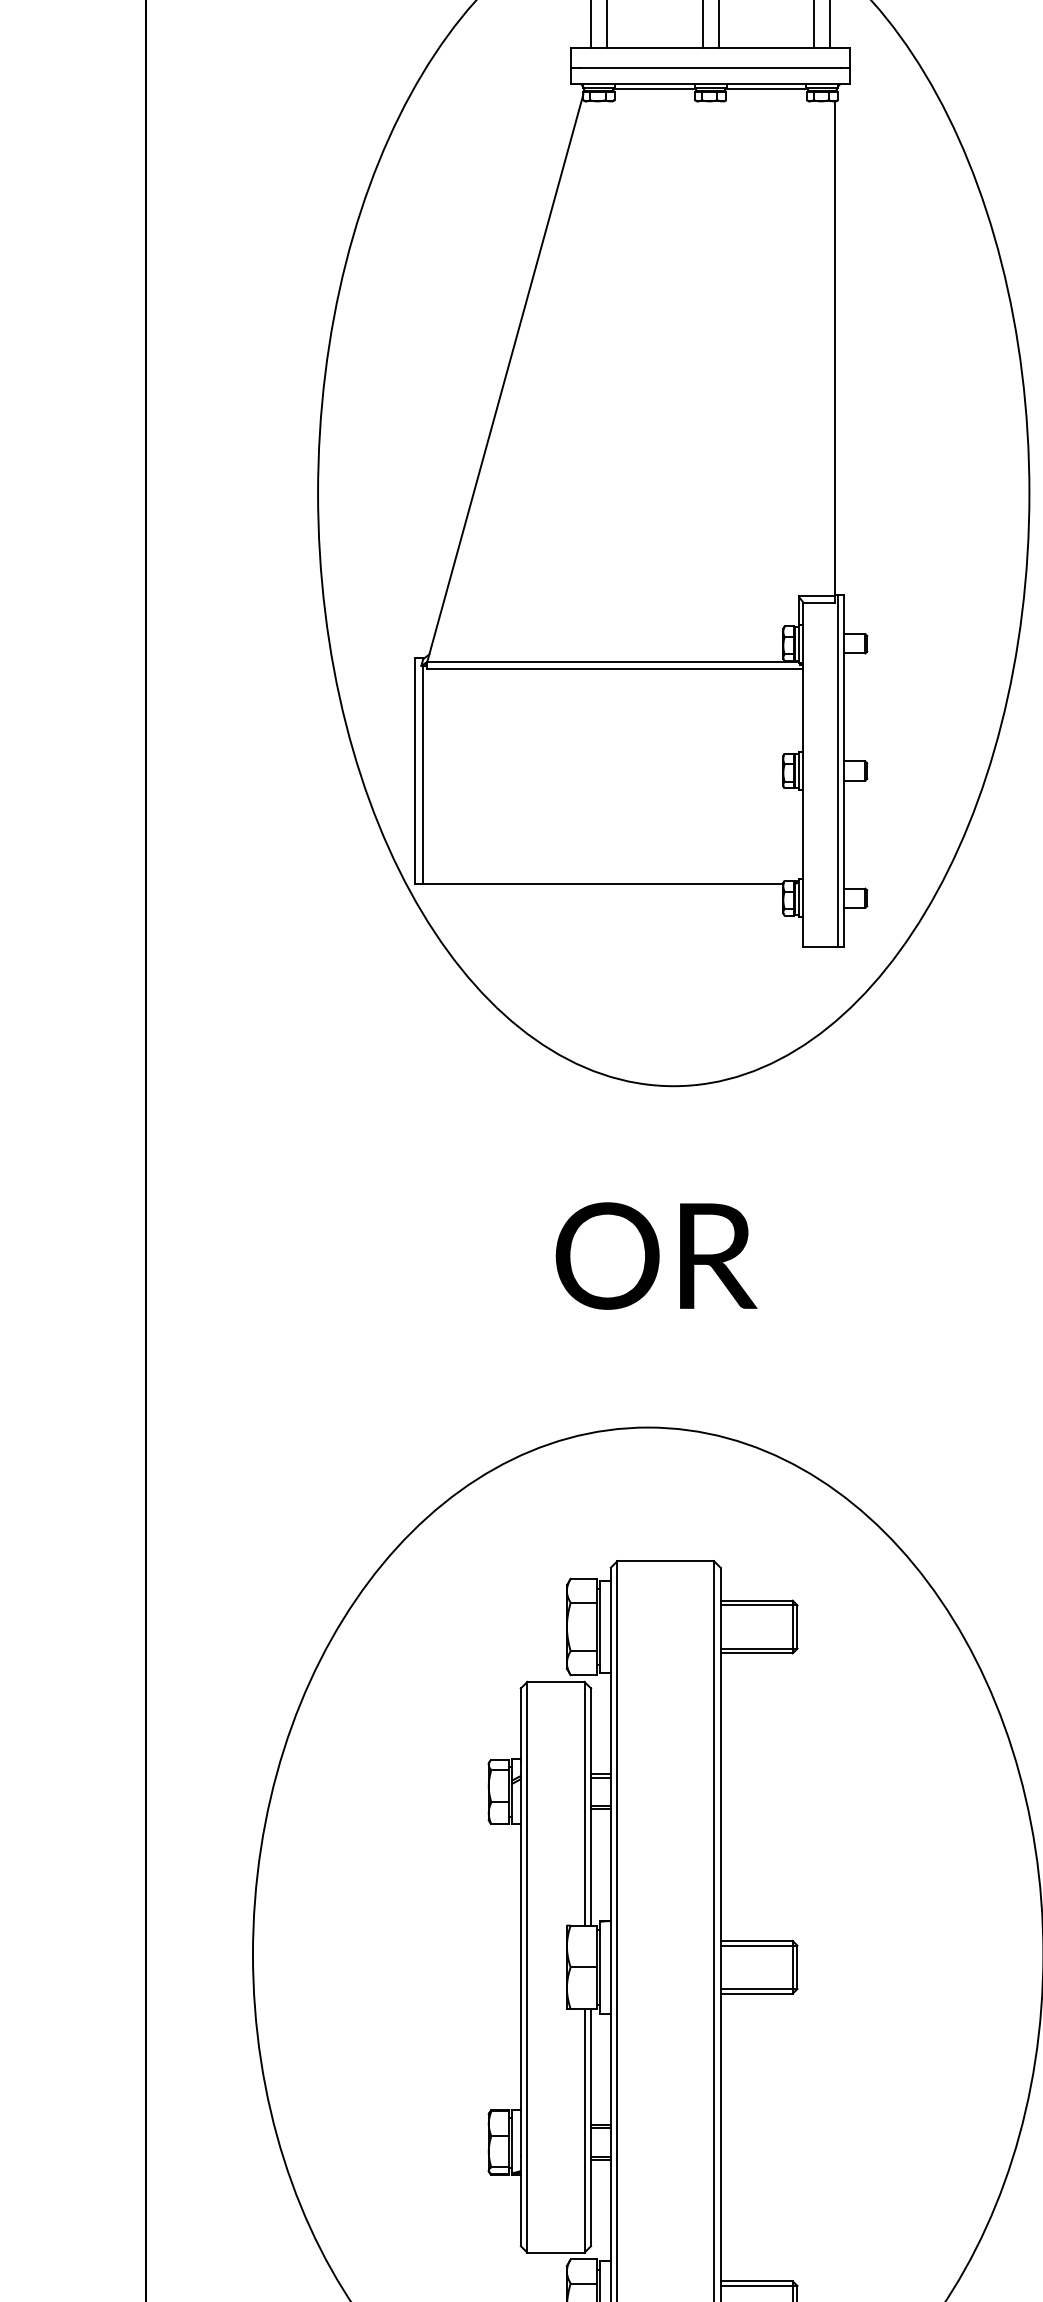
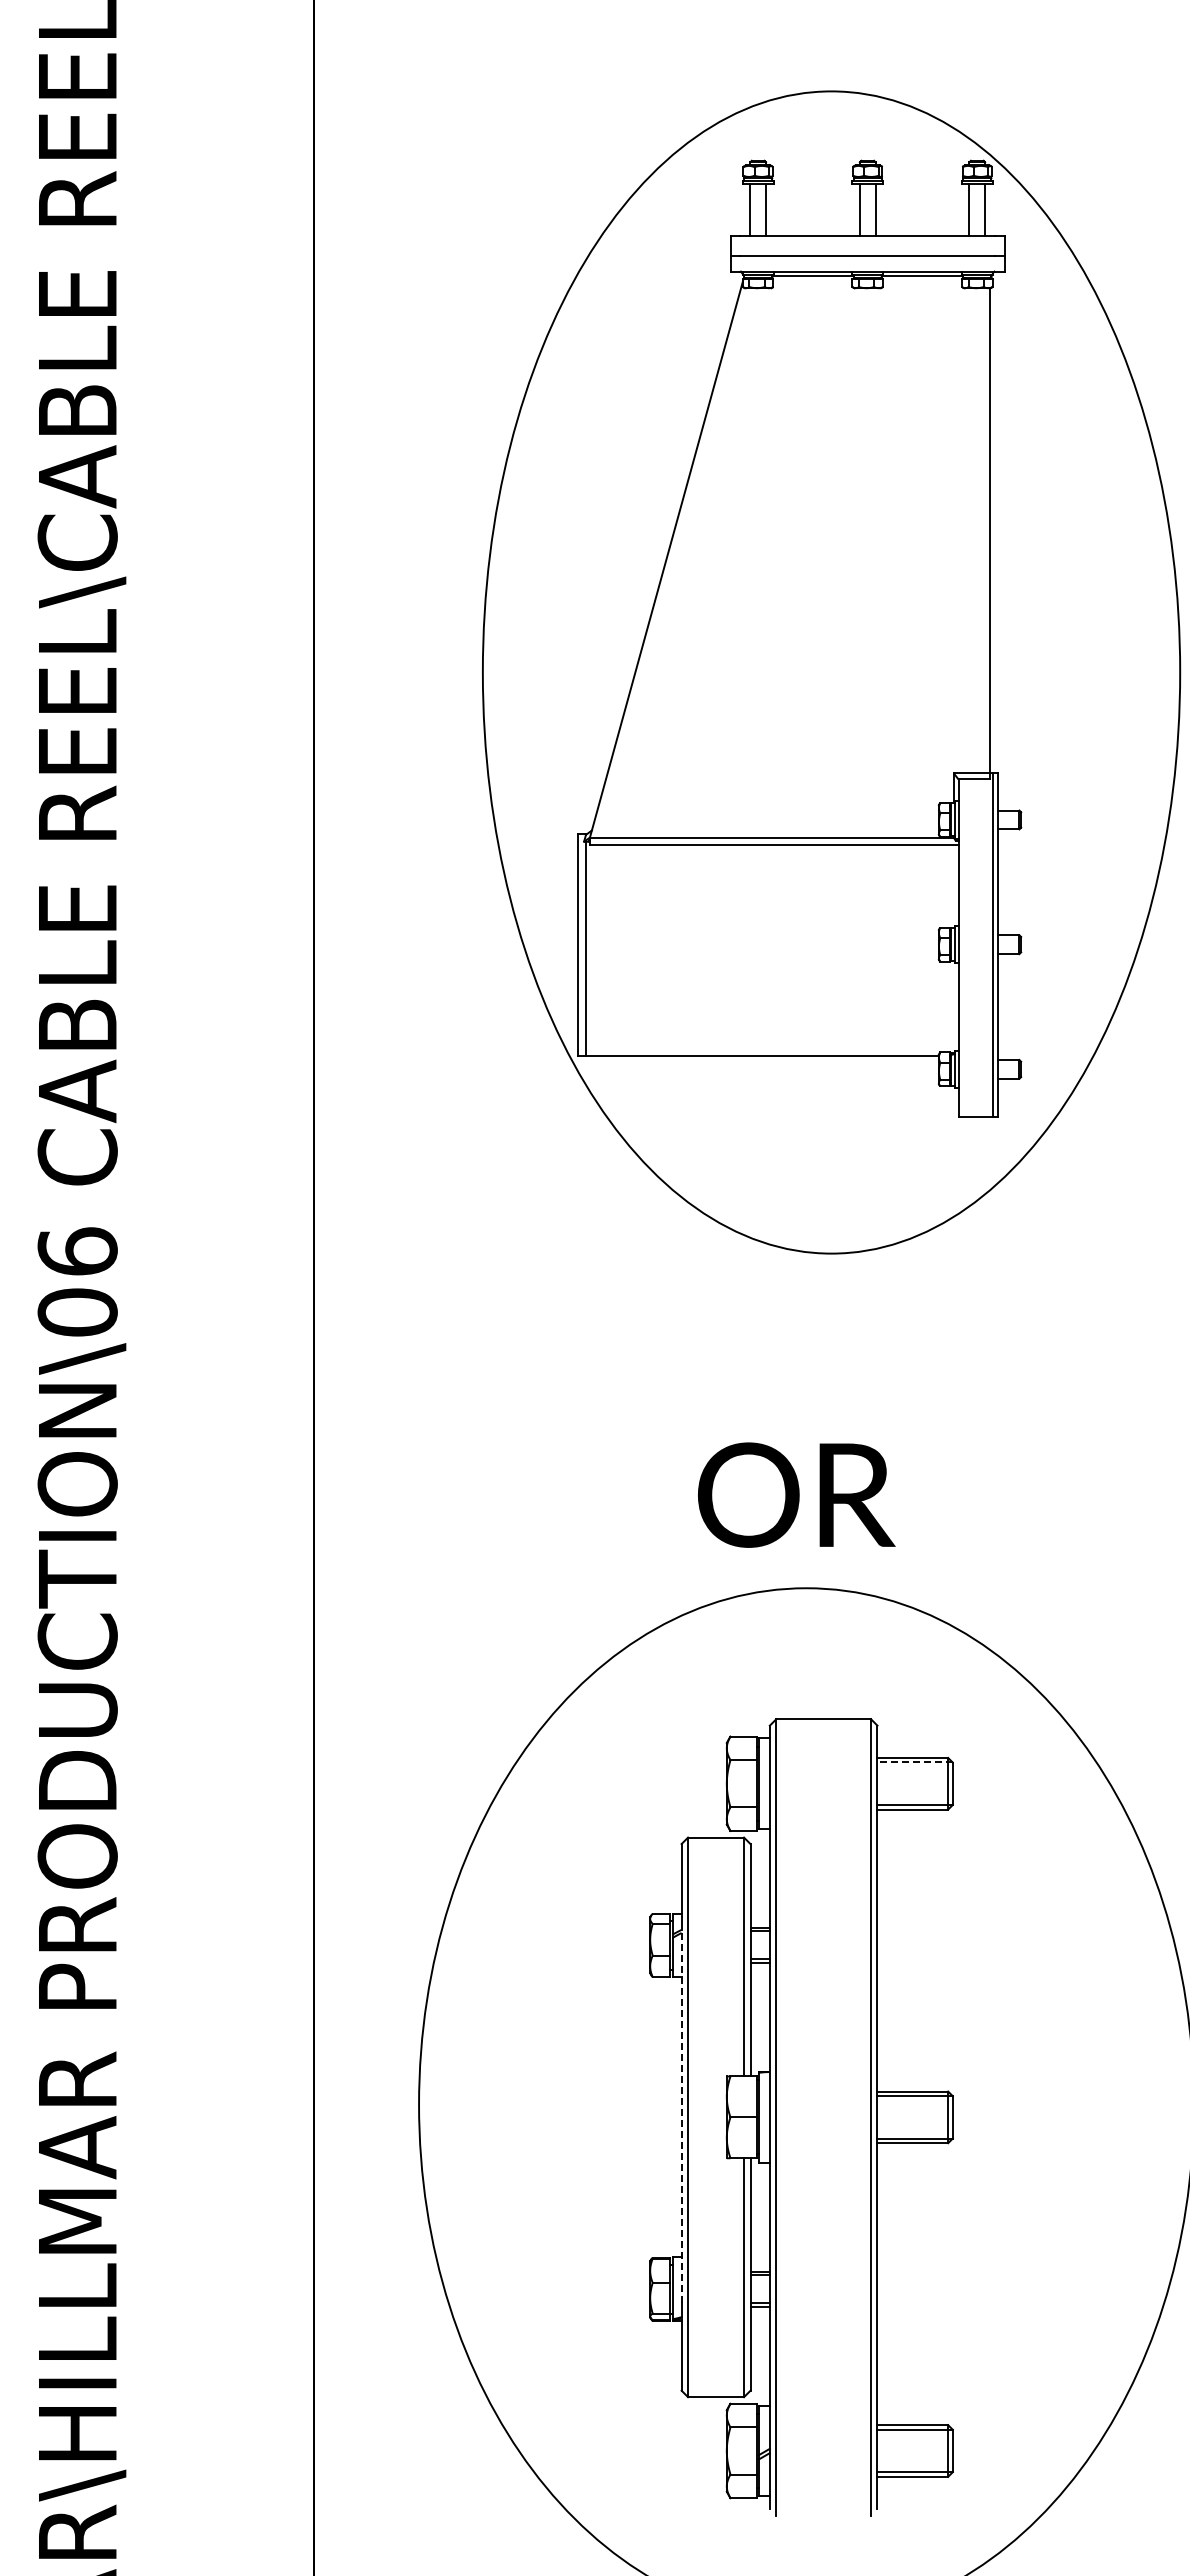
text: (656, 1255) -> (796, 1494), moved
line: (759, 1605) -> (915, 1762), solid -> dashed
line: (520, 1965) -> (681, 2115), solid -> dashed

